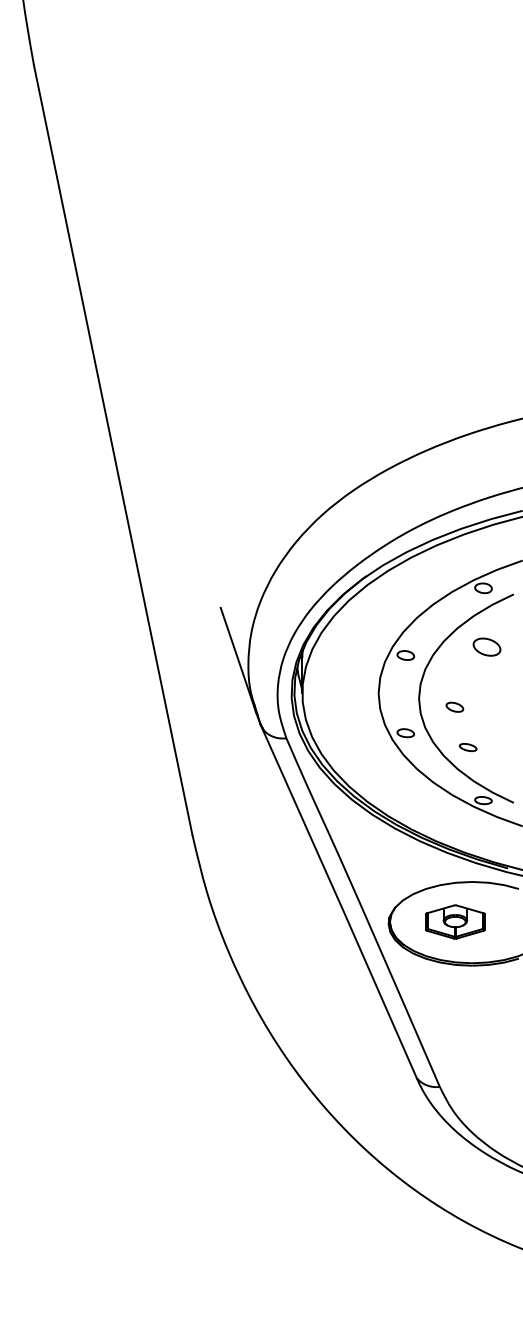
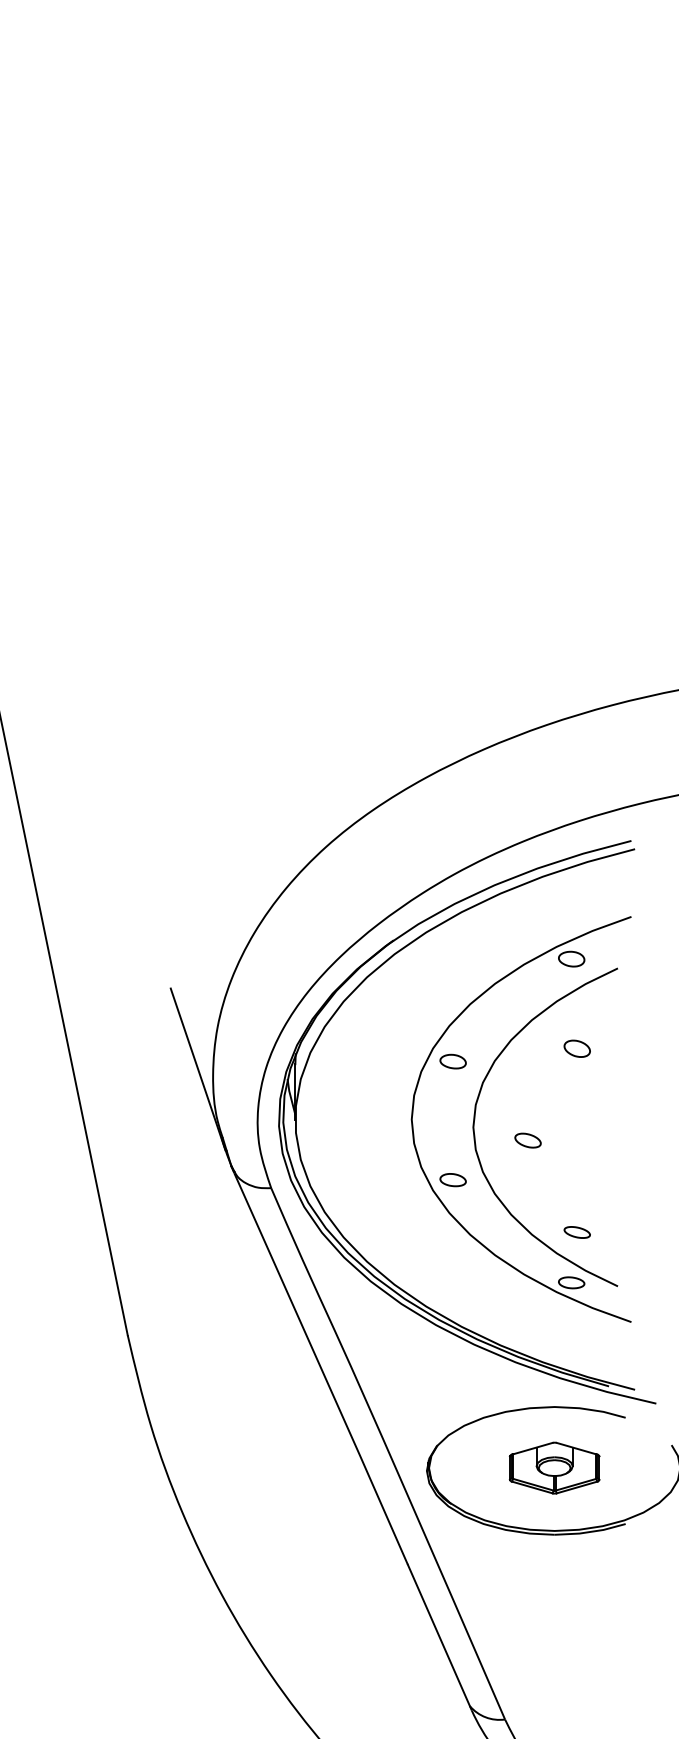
part: (487, 646) -> (577, 1047), size x0.62
part: (468, 747) -> (577, 1232), moved
part: (455, 921) -> (554, 1467), moved

